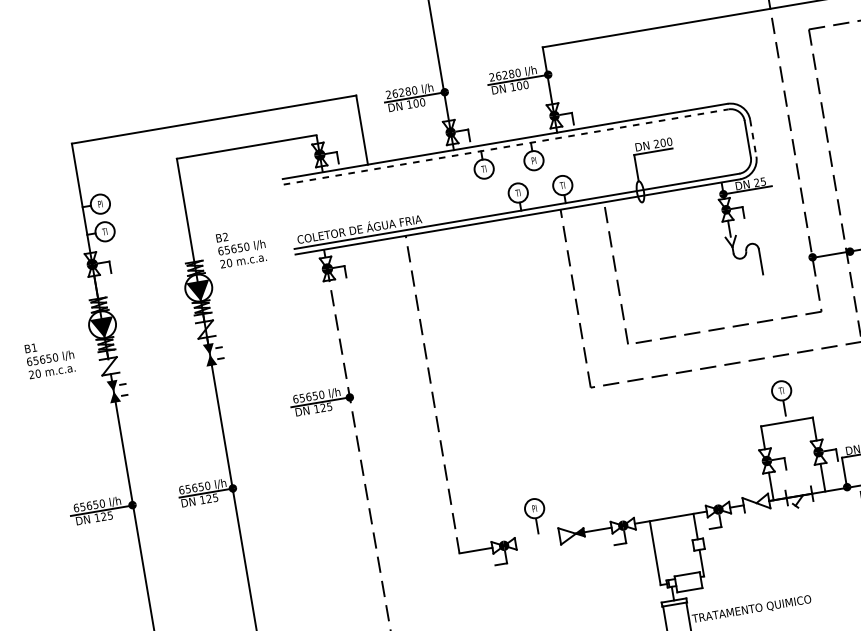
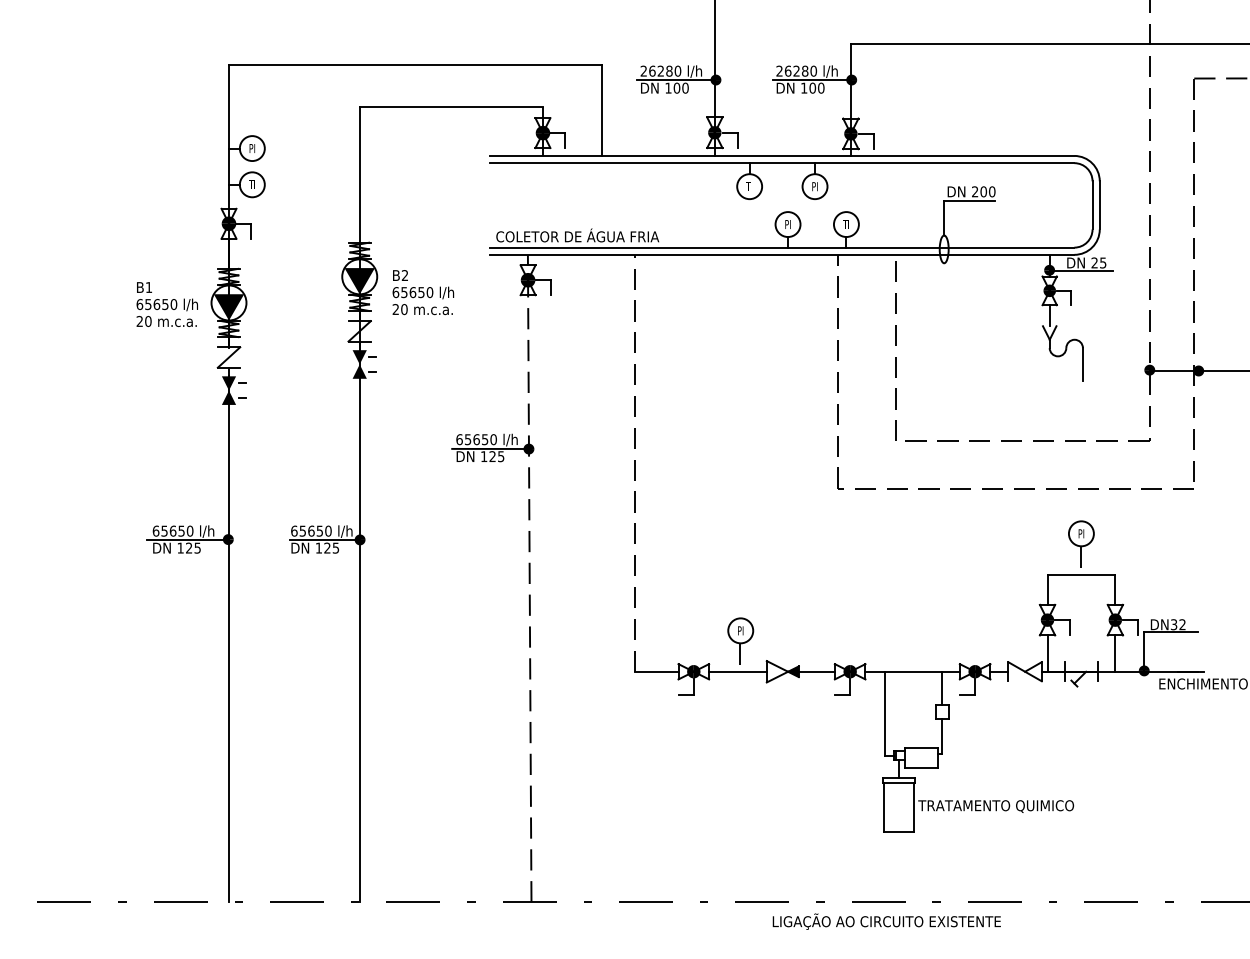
line: (753, 138) -> (1099, 205), dashed -> solid
line: (506, 147) -> (782, 163), dashed -> solid
text: (517, 193) -> (787, 224), TI -> PI
text: (241, 247) -> (423, 292), moved
text: (49, 358) -> (166, 304), moved
text: (781, 390) -> (1081, 533), TI -> PI
line: (537, 540) -> (737, 671), added

